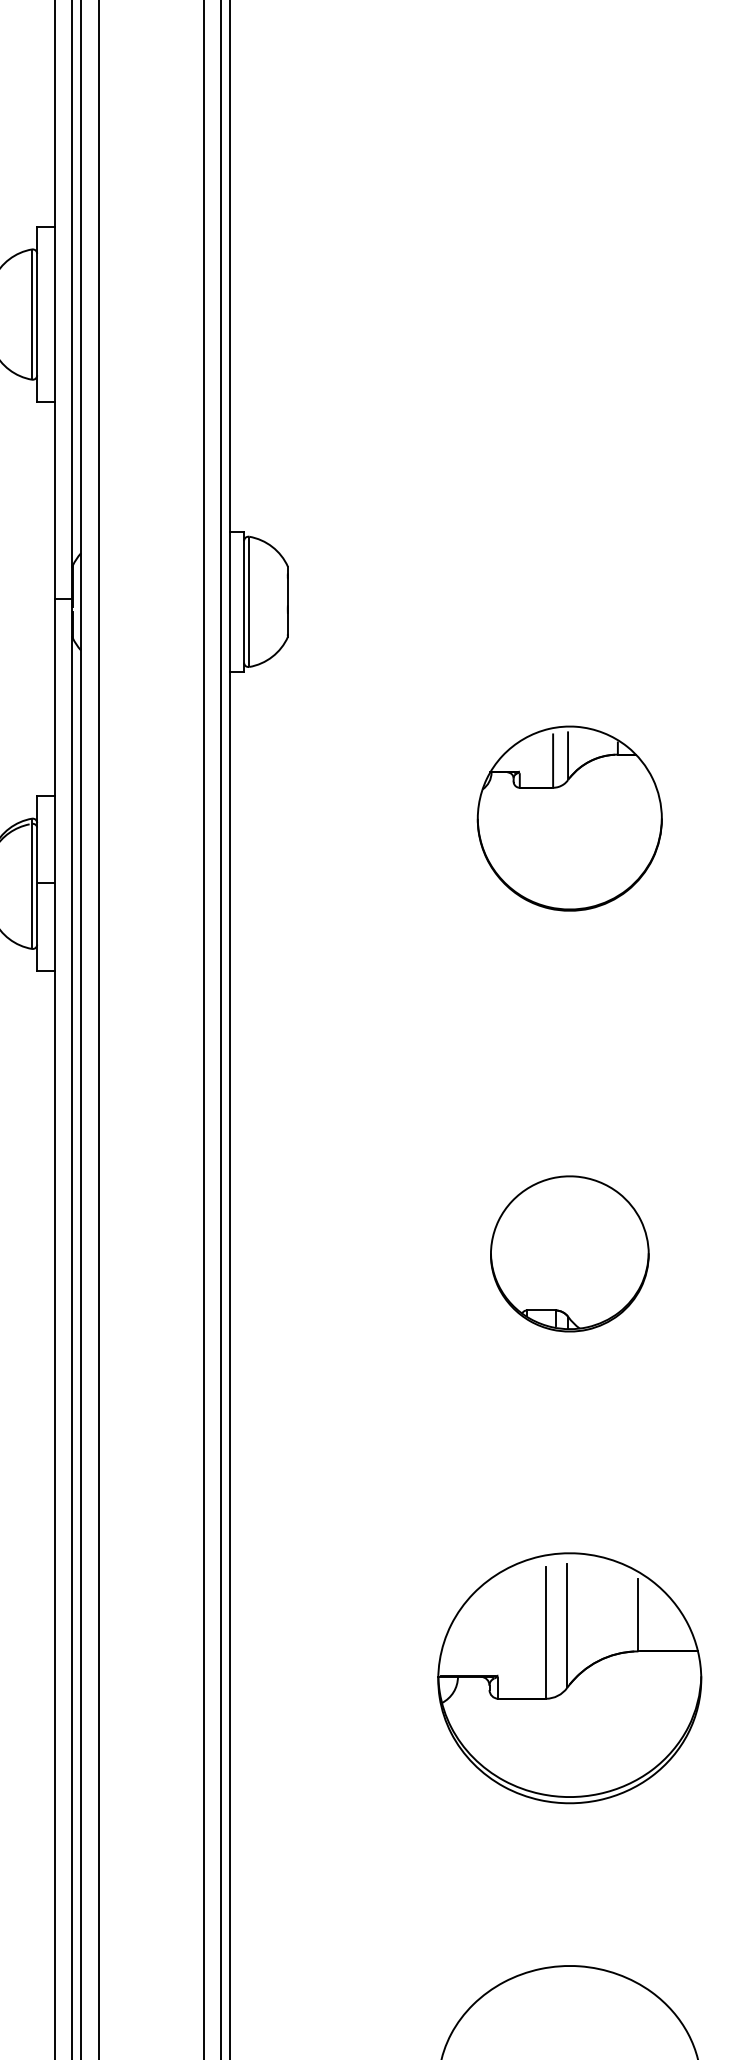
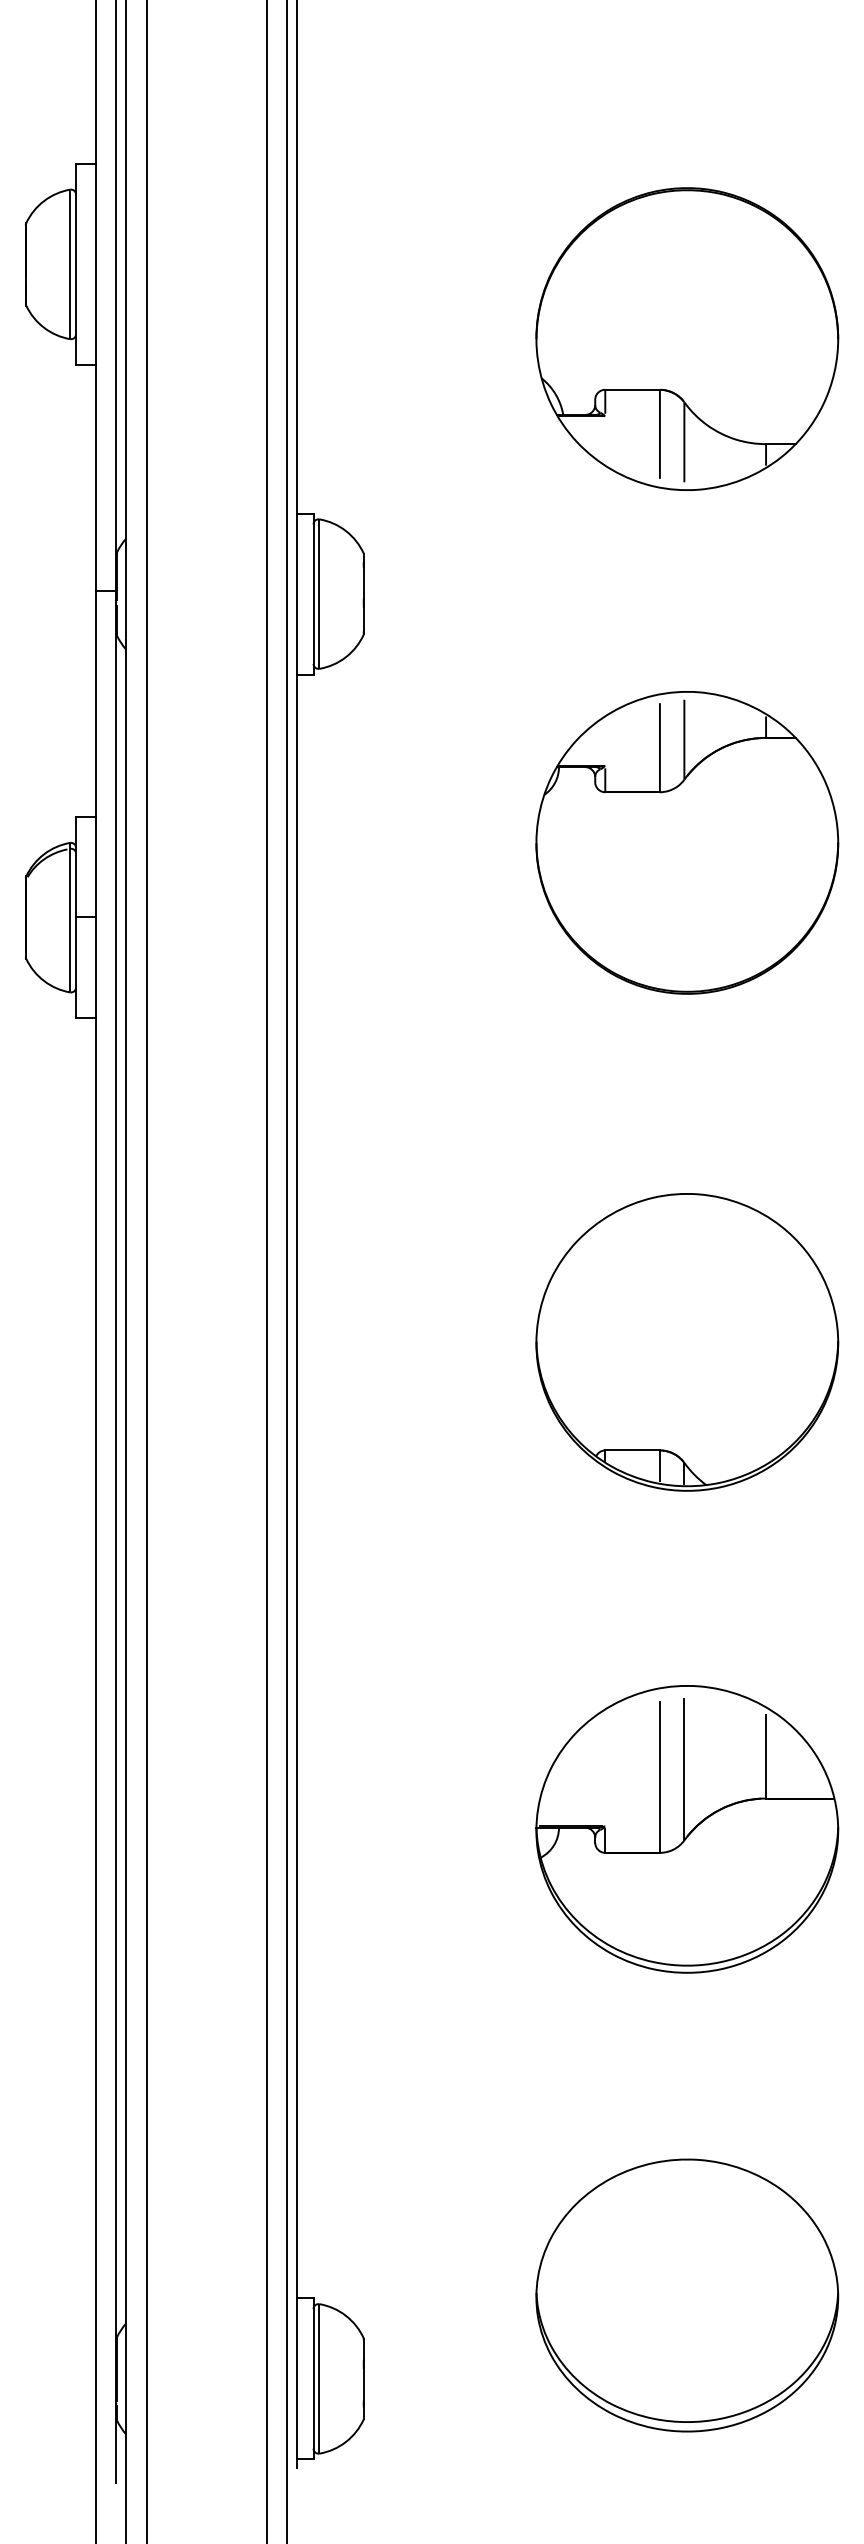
part: (569, 379) -> (687, 338), added
part: (569, 818) -> (687, 842), size x1.43
part: (569, 1254) -> (687, 1342), size x1.67

